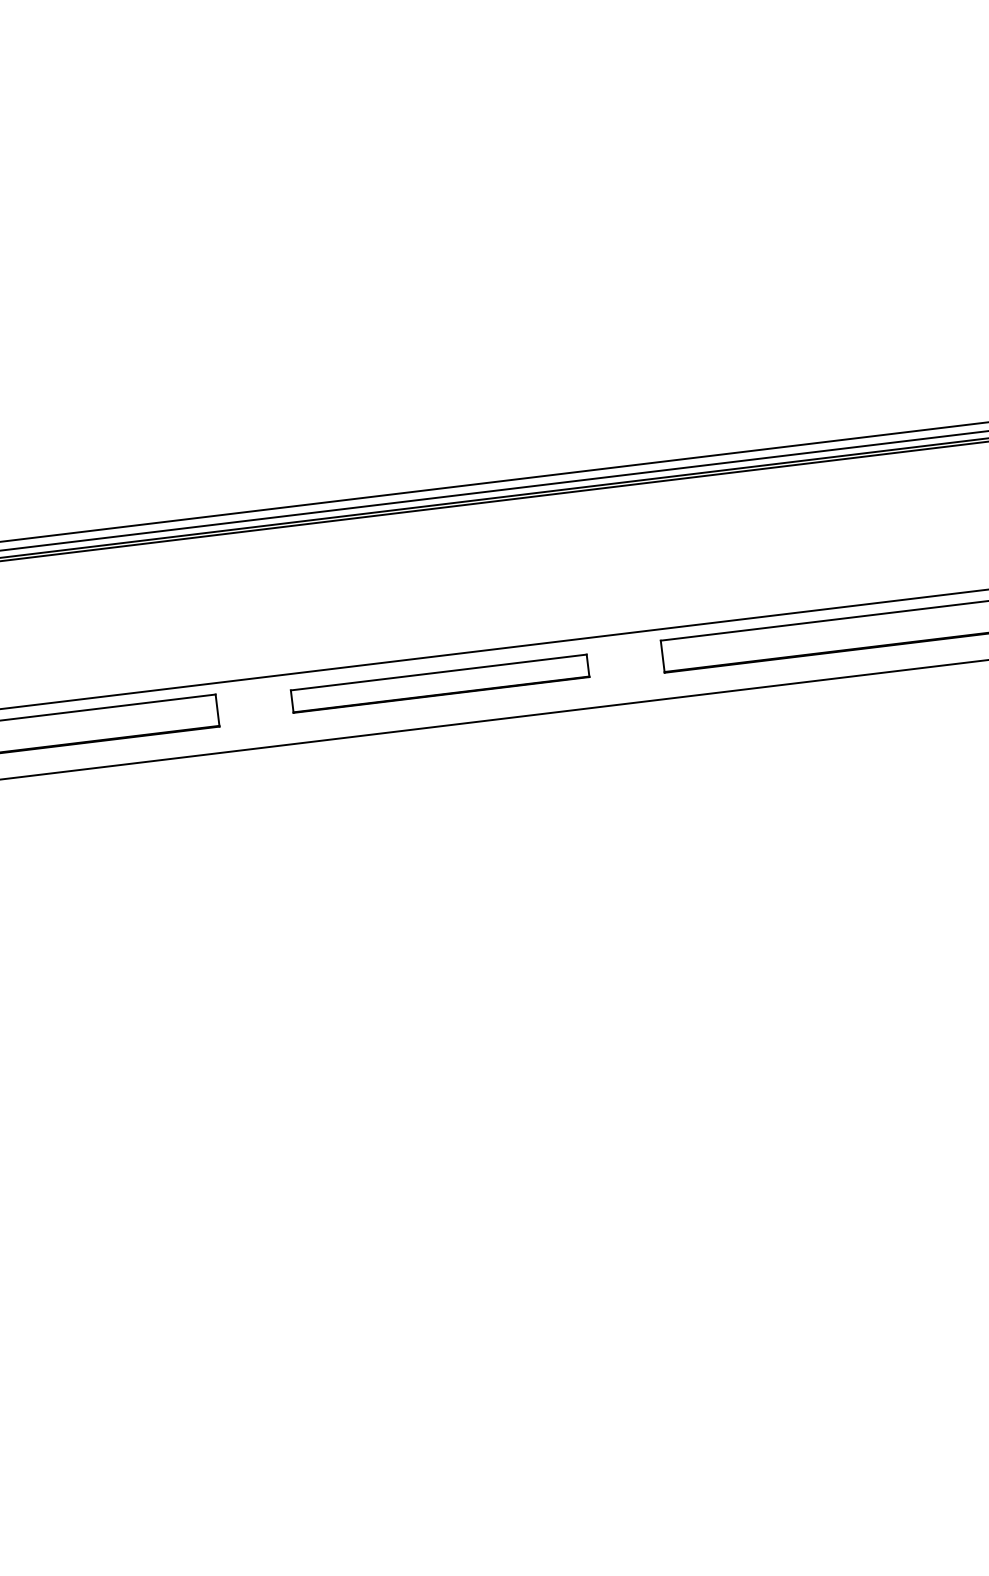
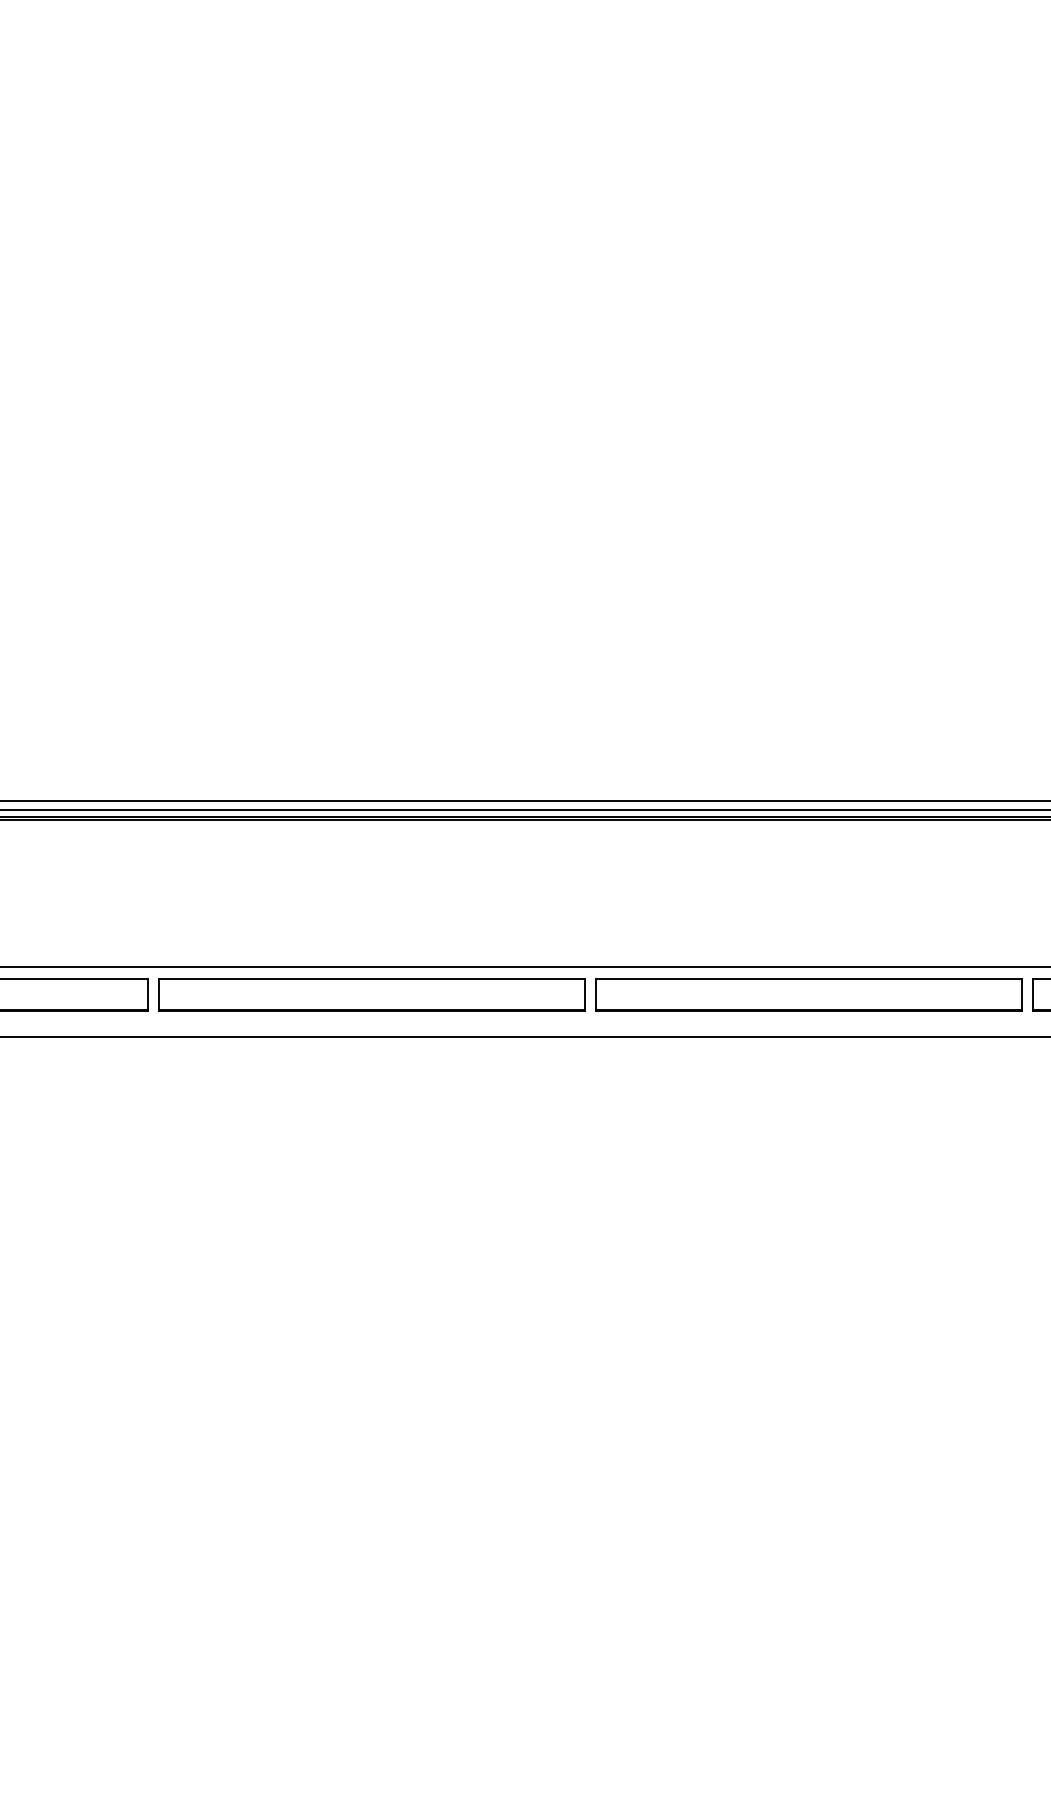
part: (439, 683) -> (371, 994), size x1.43

